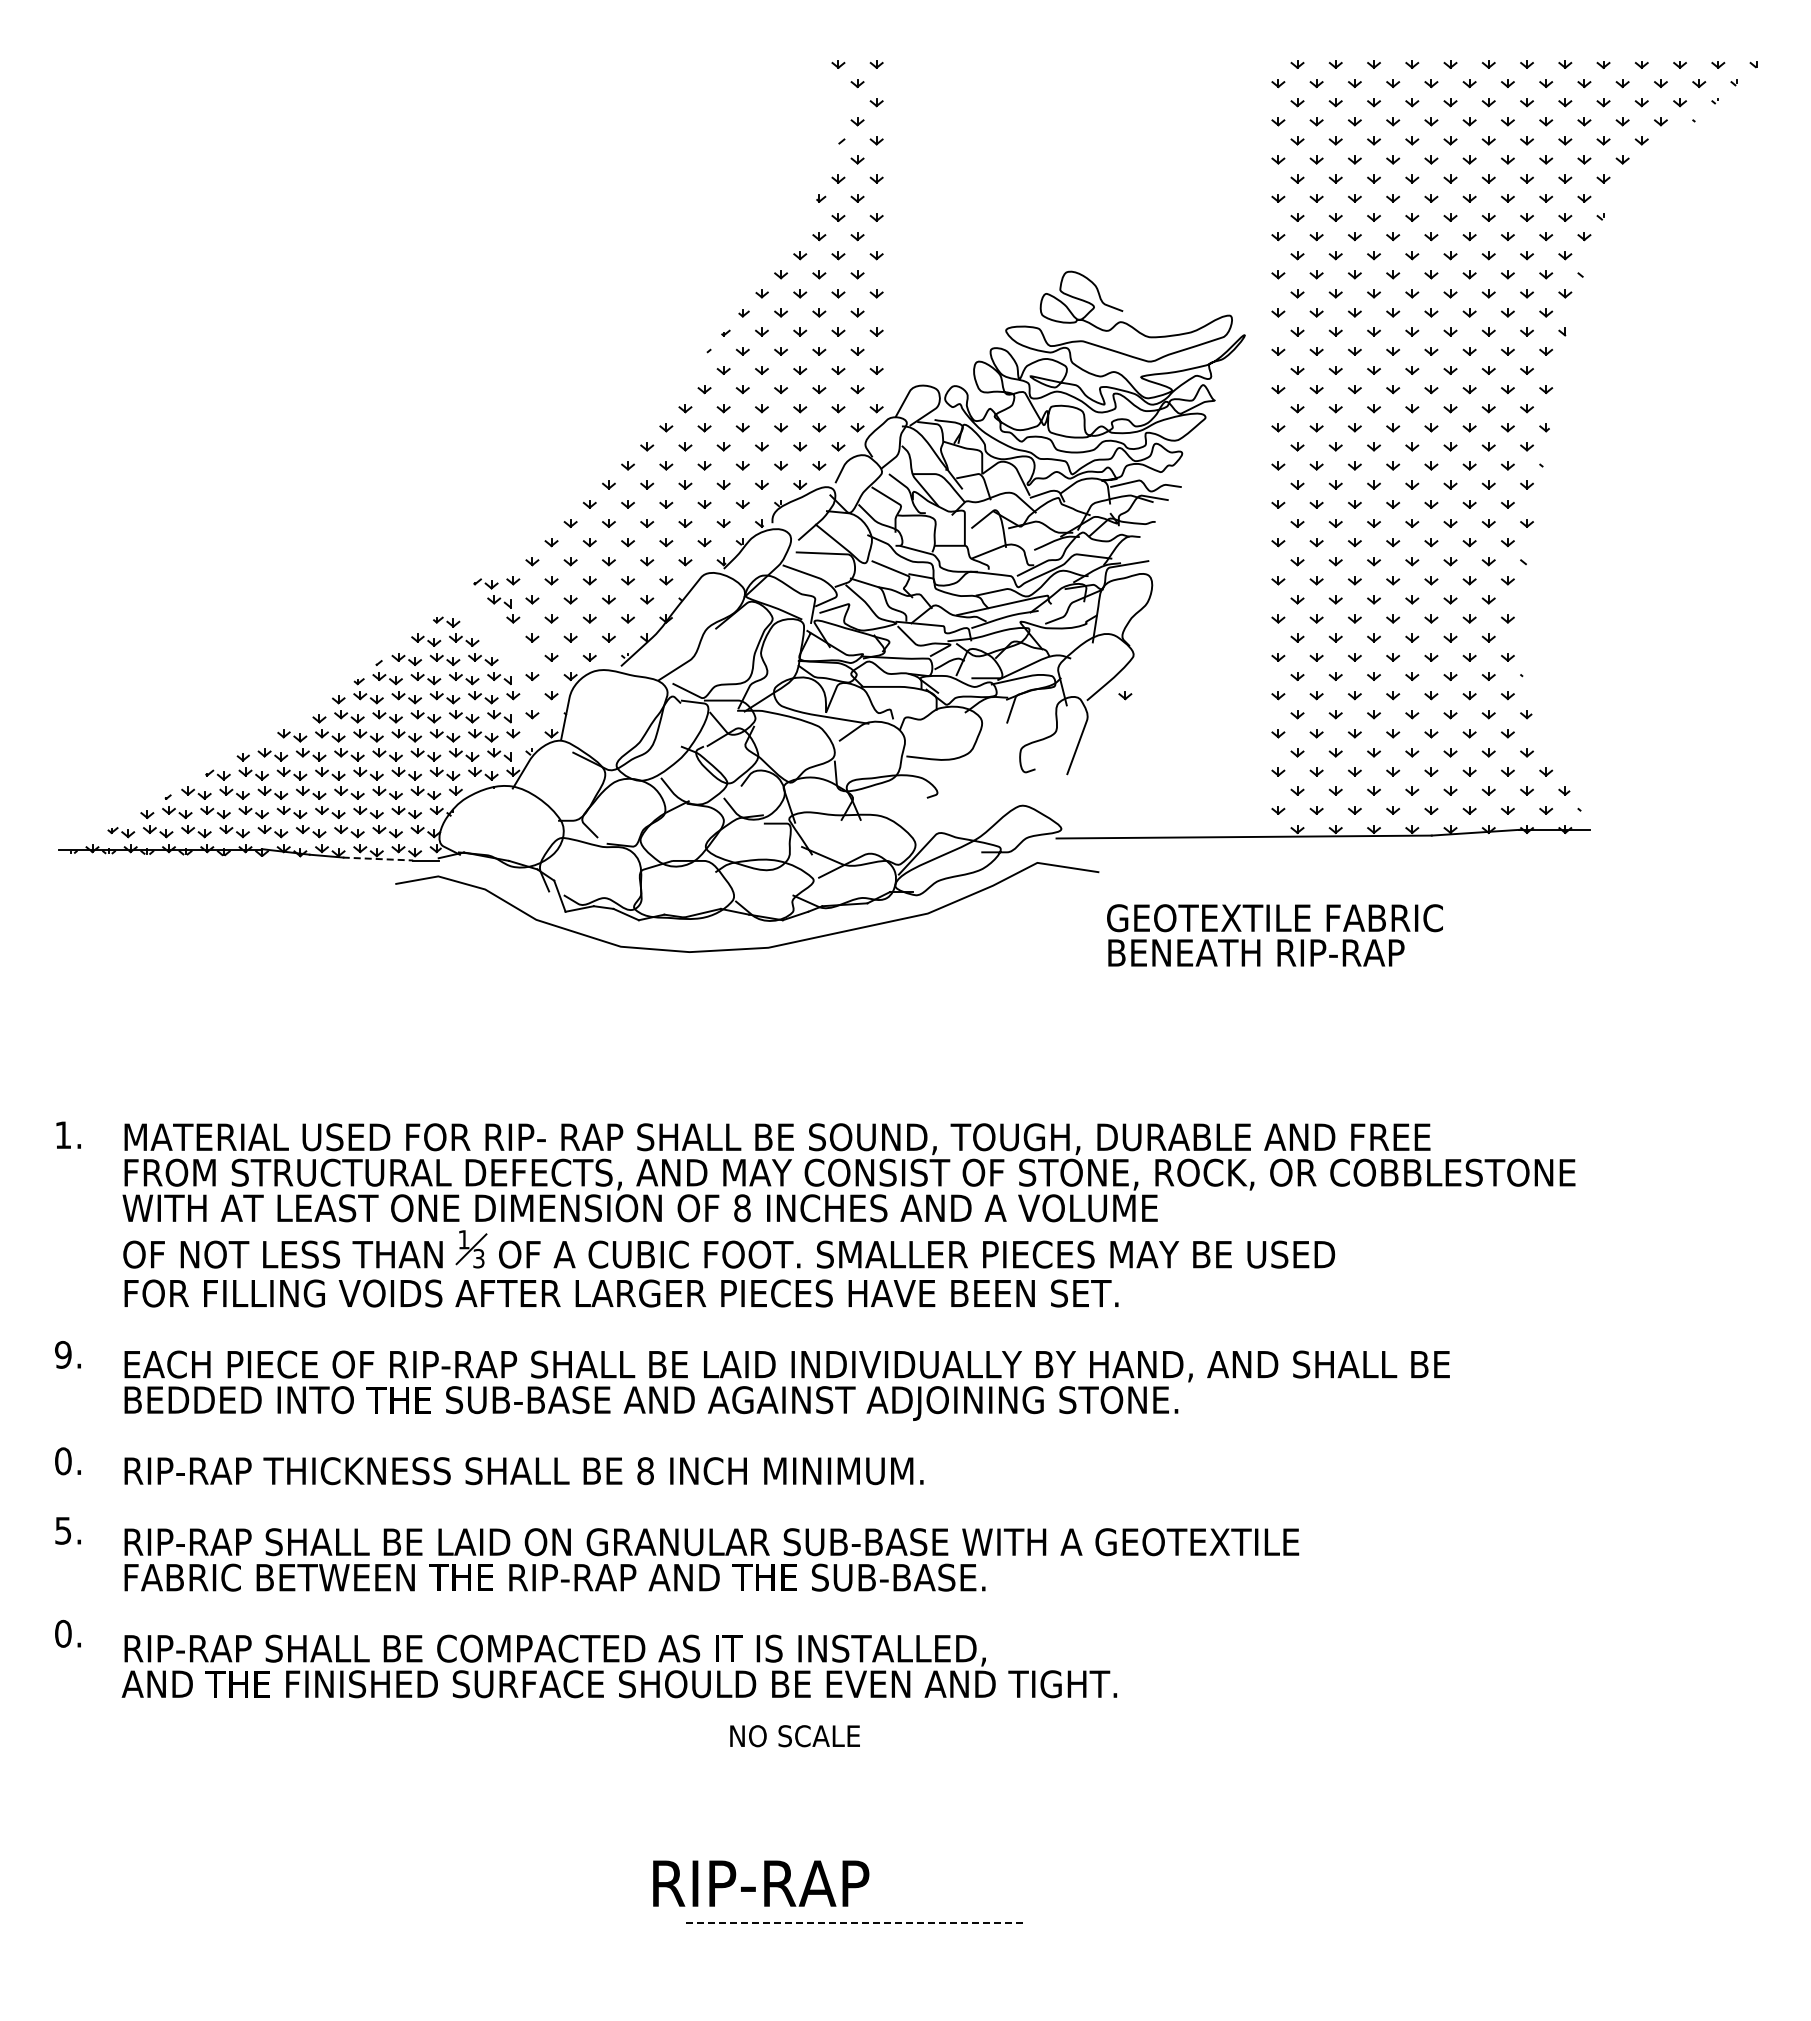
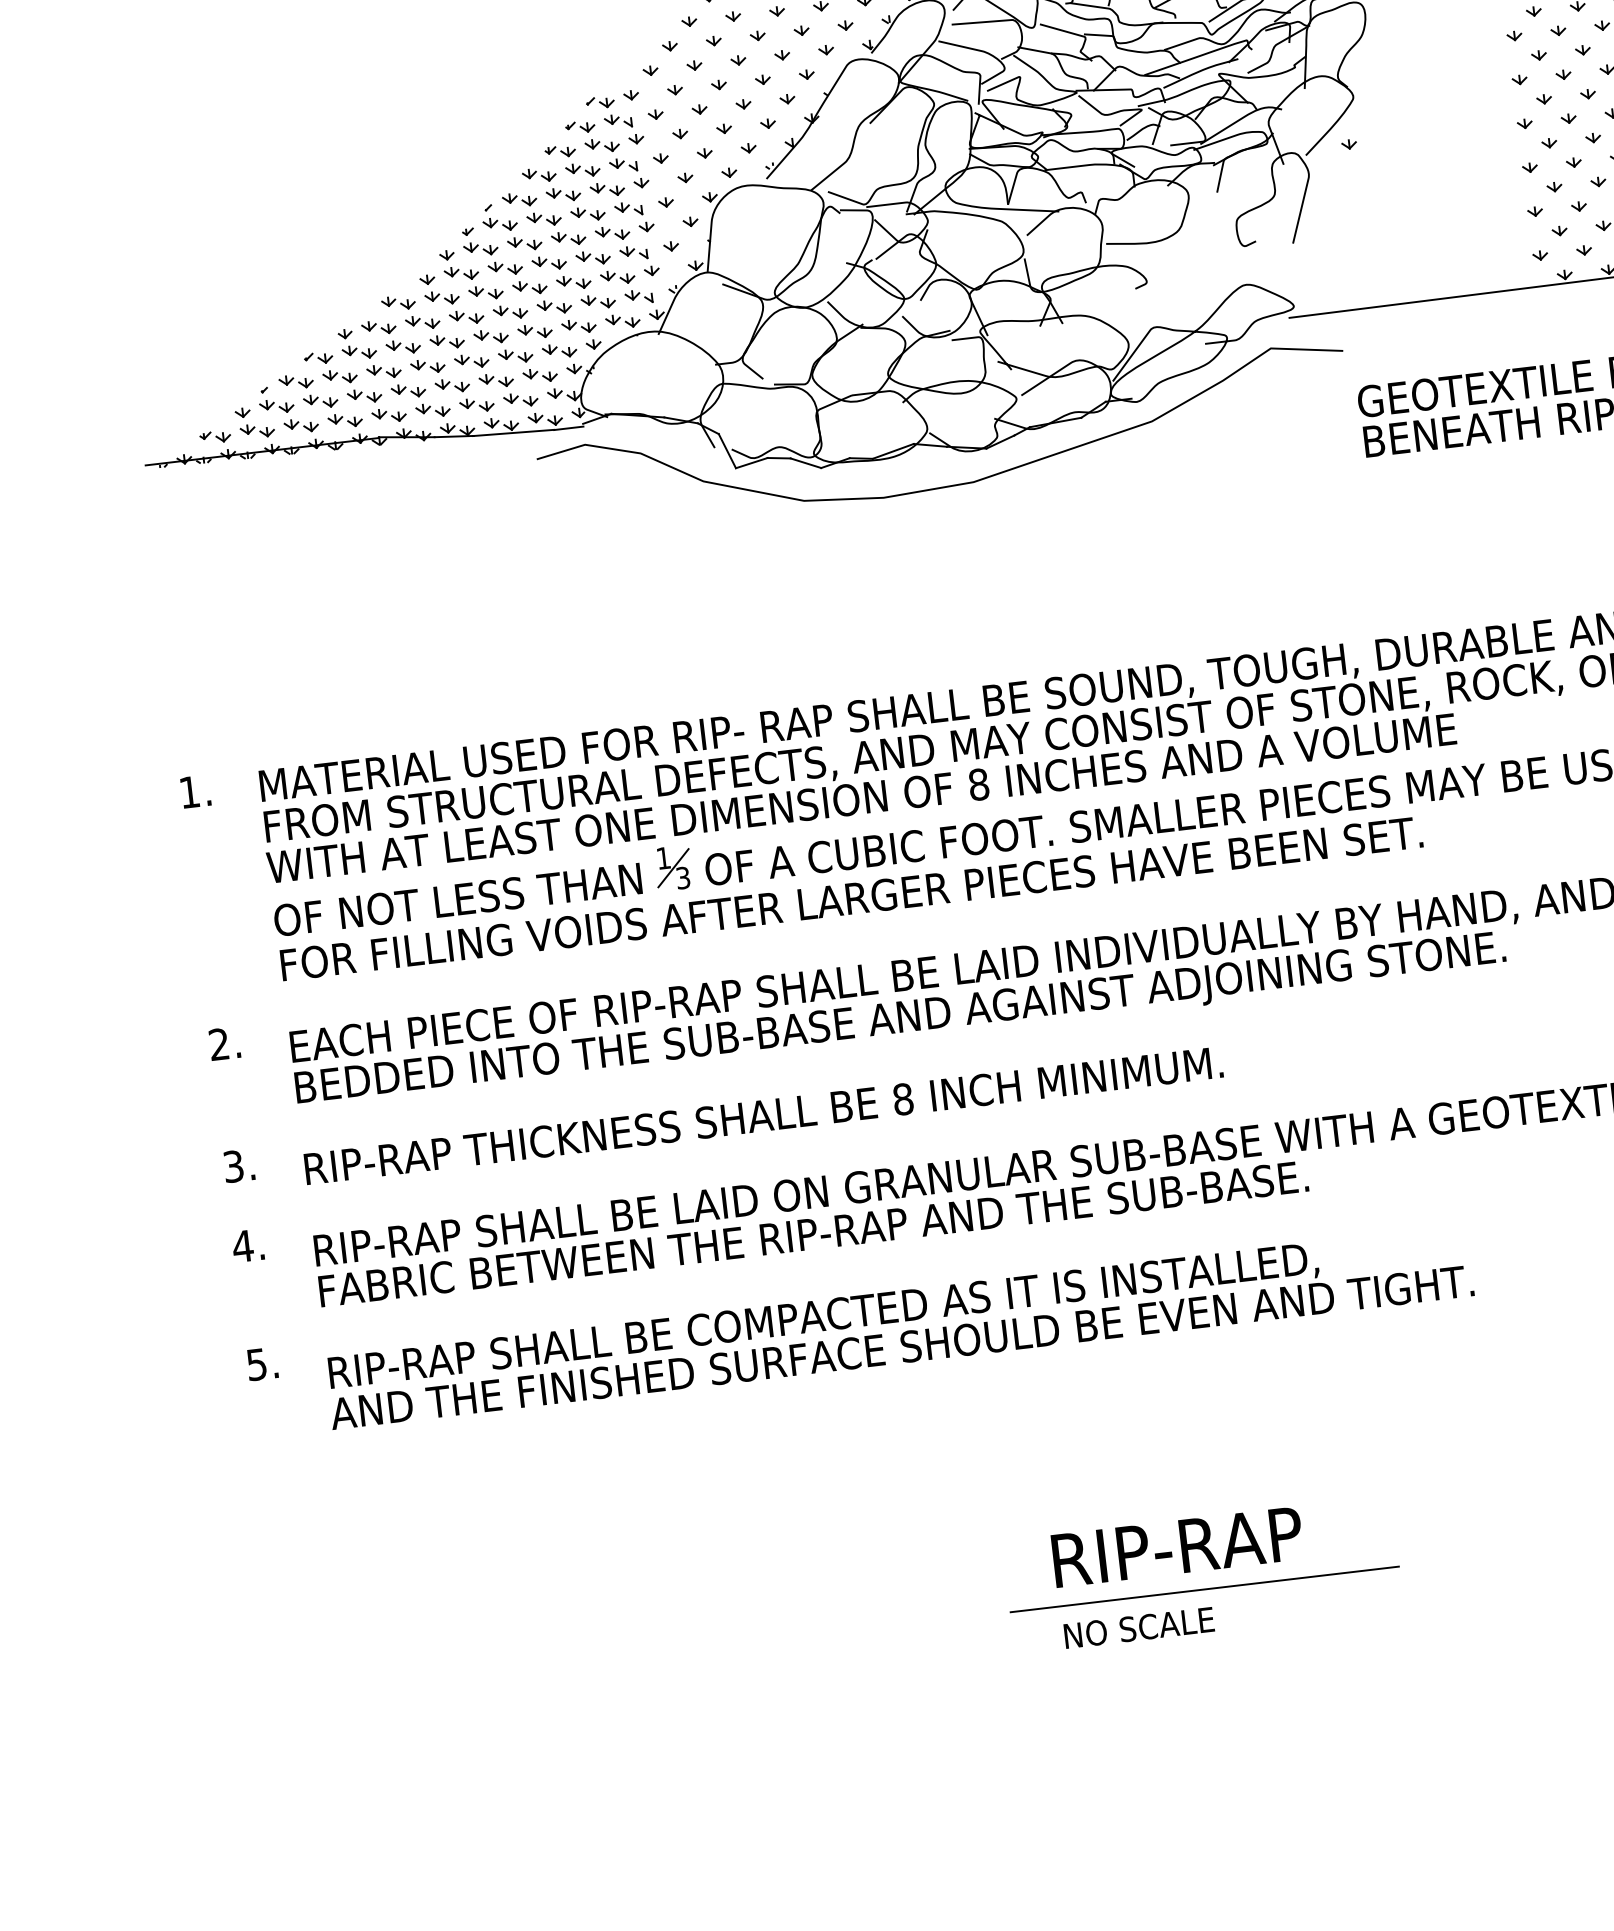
part: (486, 629) -> (607, 154), added
line: (378, 859) -> (514, 433), dashed -> solid
text: (63, 1354) -> (219, 1044), 9. -> 2.
text: (63, 1461) -> (233, 1166), 0. -> 3.
text: (63, 1530) -> (243, 1246), 5. -> 4.
text: (63, 1633) -> (257, 1364), 0. -> 5.
text: (794, 1736) -> (1138, 1628), moved
text: (761, 1883) -> (1177, 1546), moved
line: (855, 1922) -> (1204, 1589), dashed -> solid

